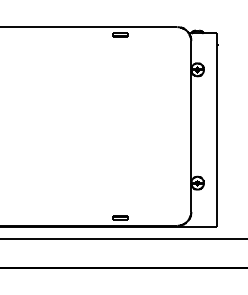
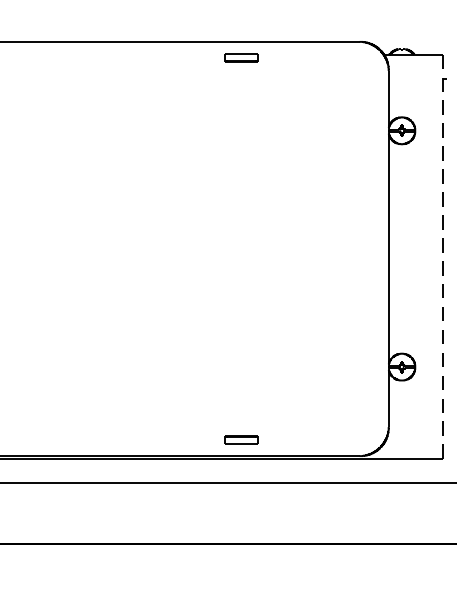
line: (217, 130) -> (443, 257), solid -> dashed

